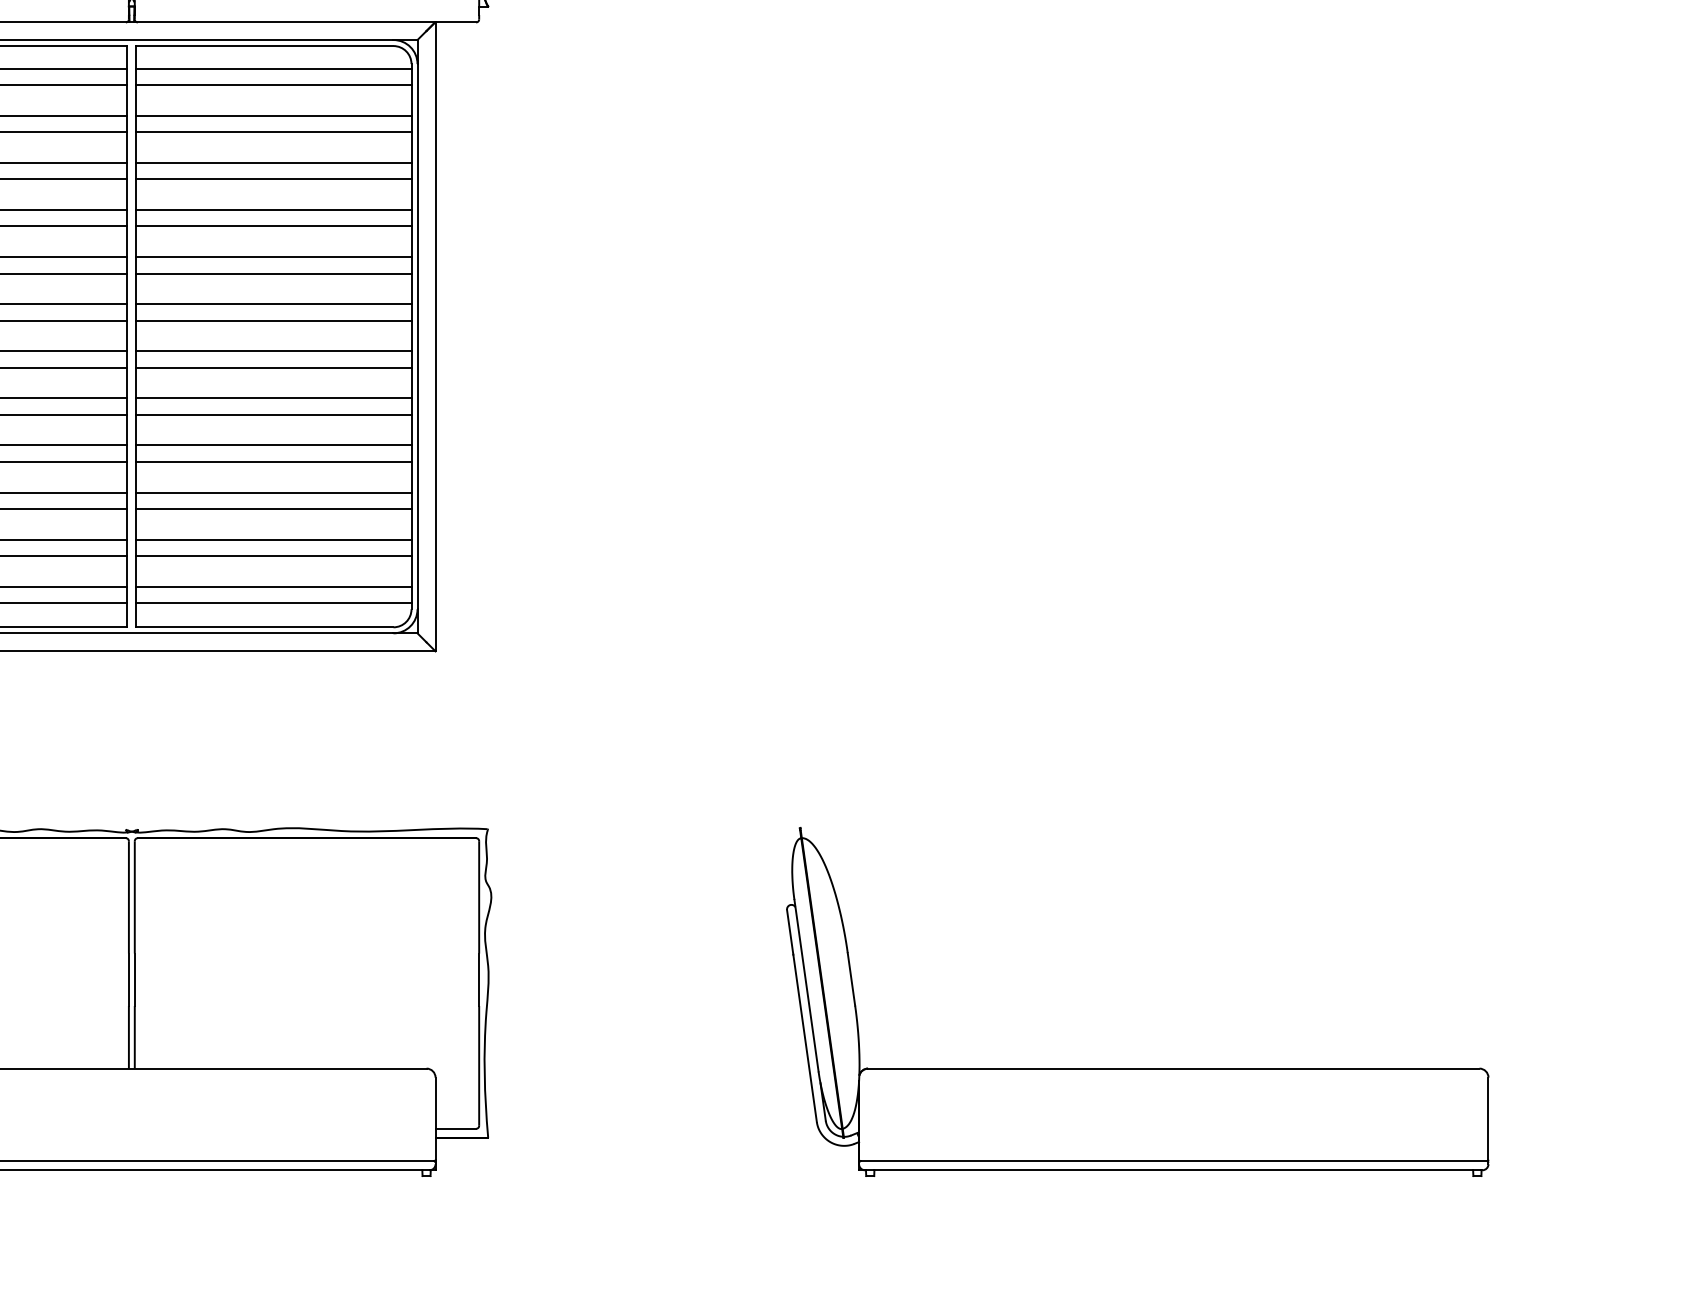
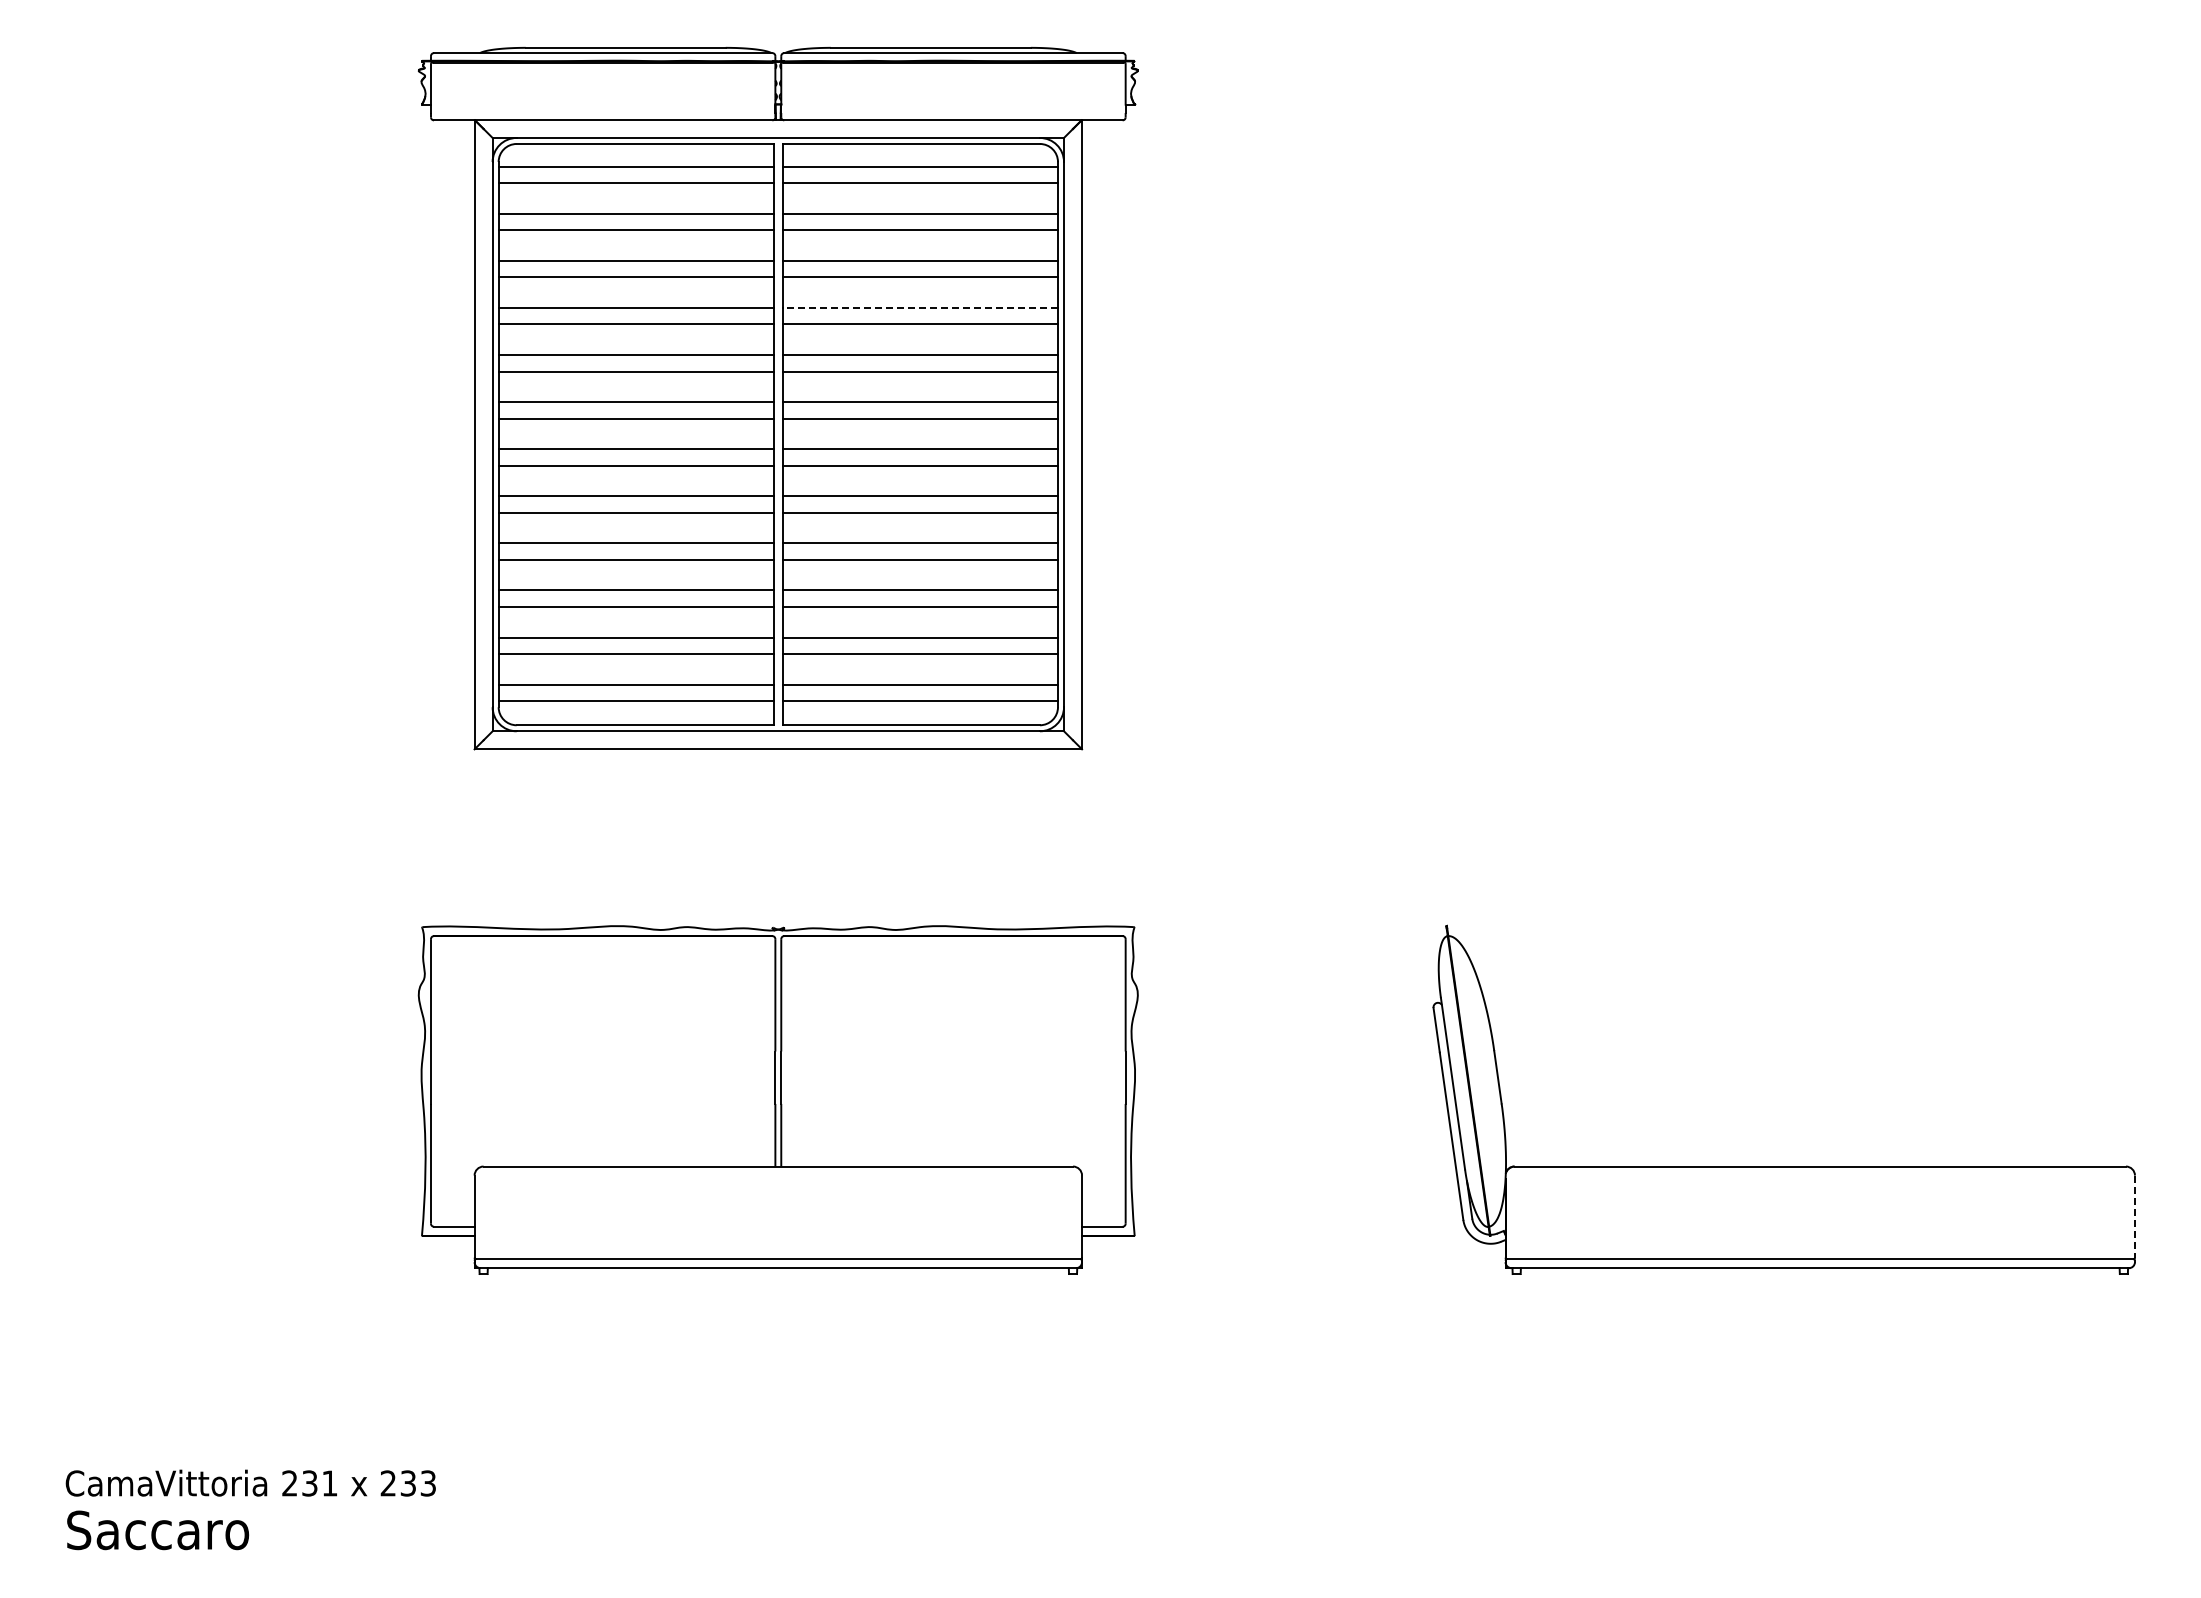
line: (274, 209) -> (920, 307), solid -> dashed
line: (1488, 1119) -> (2134, 1217), solid -> dashed

